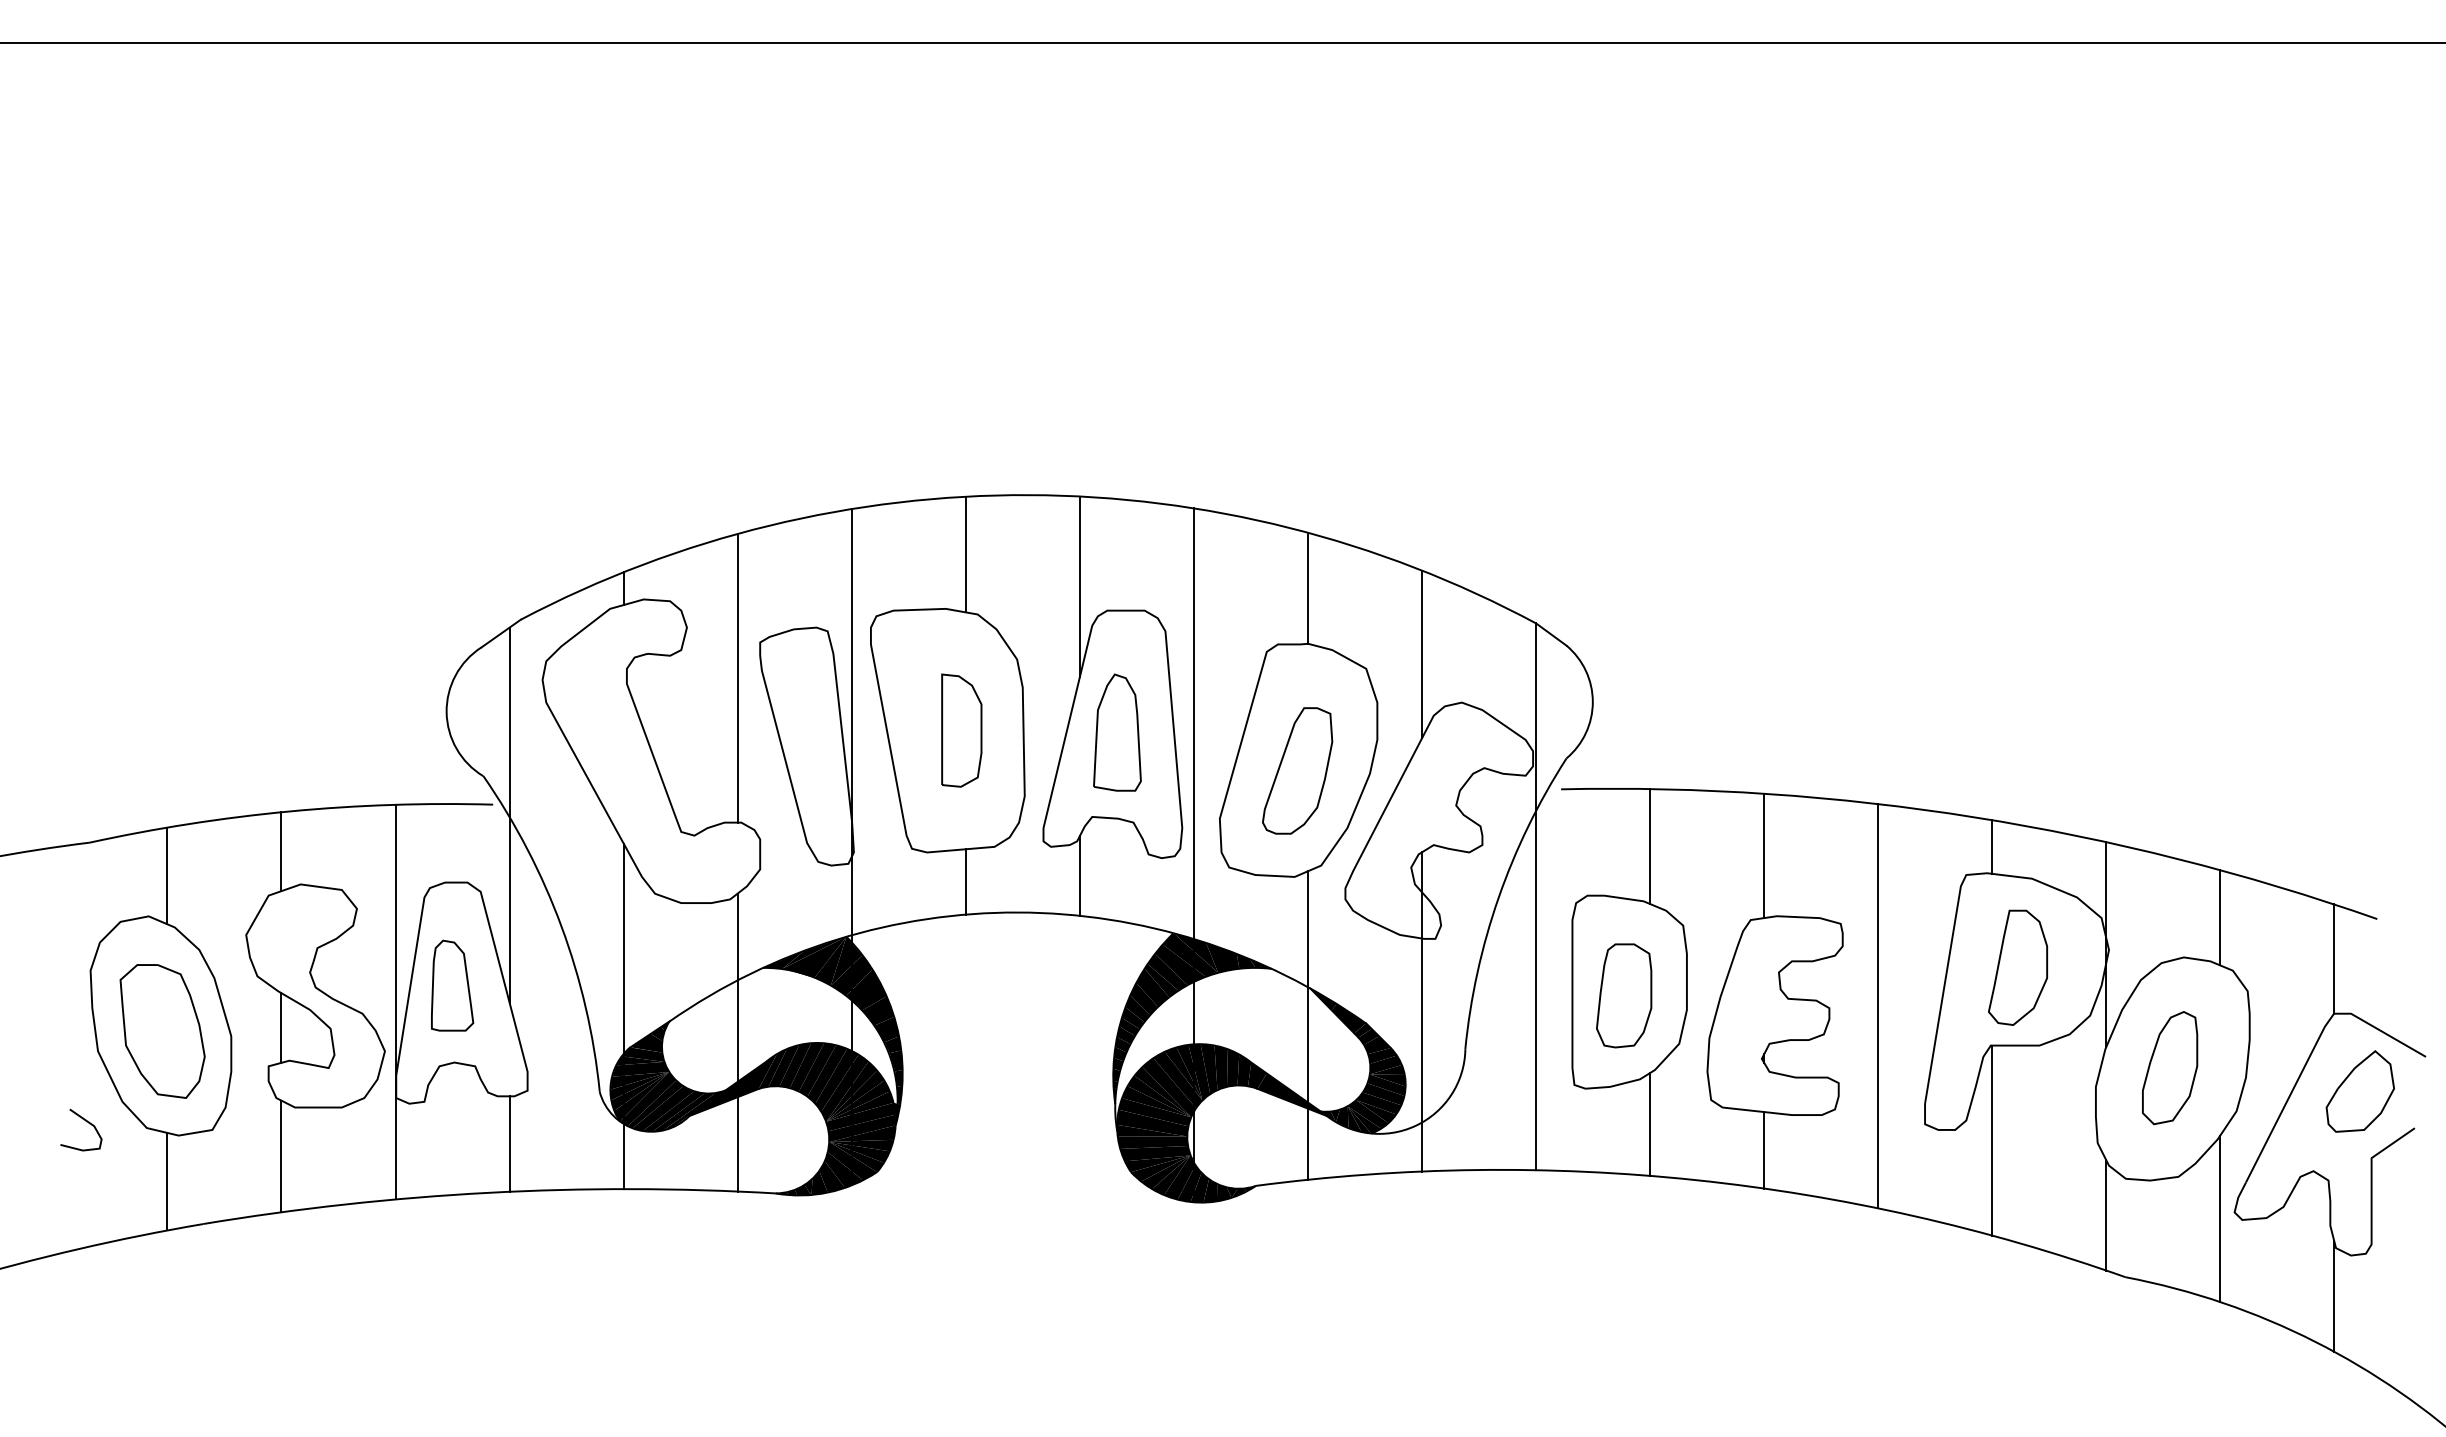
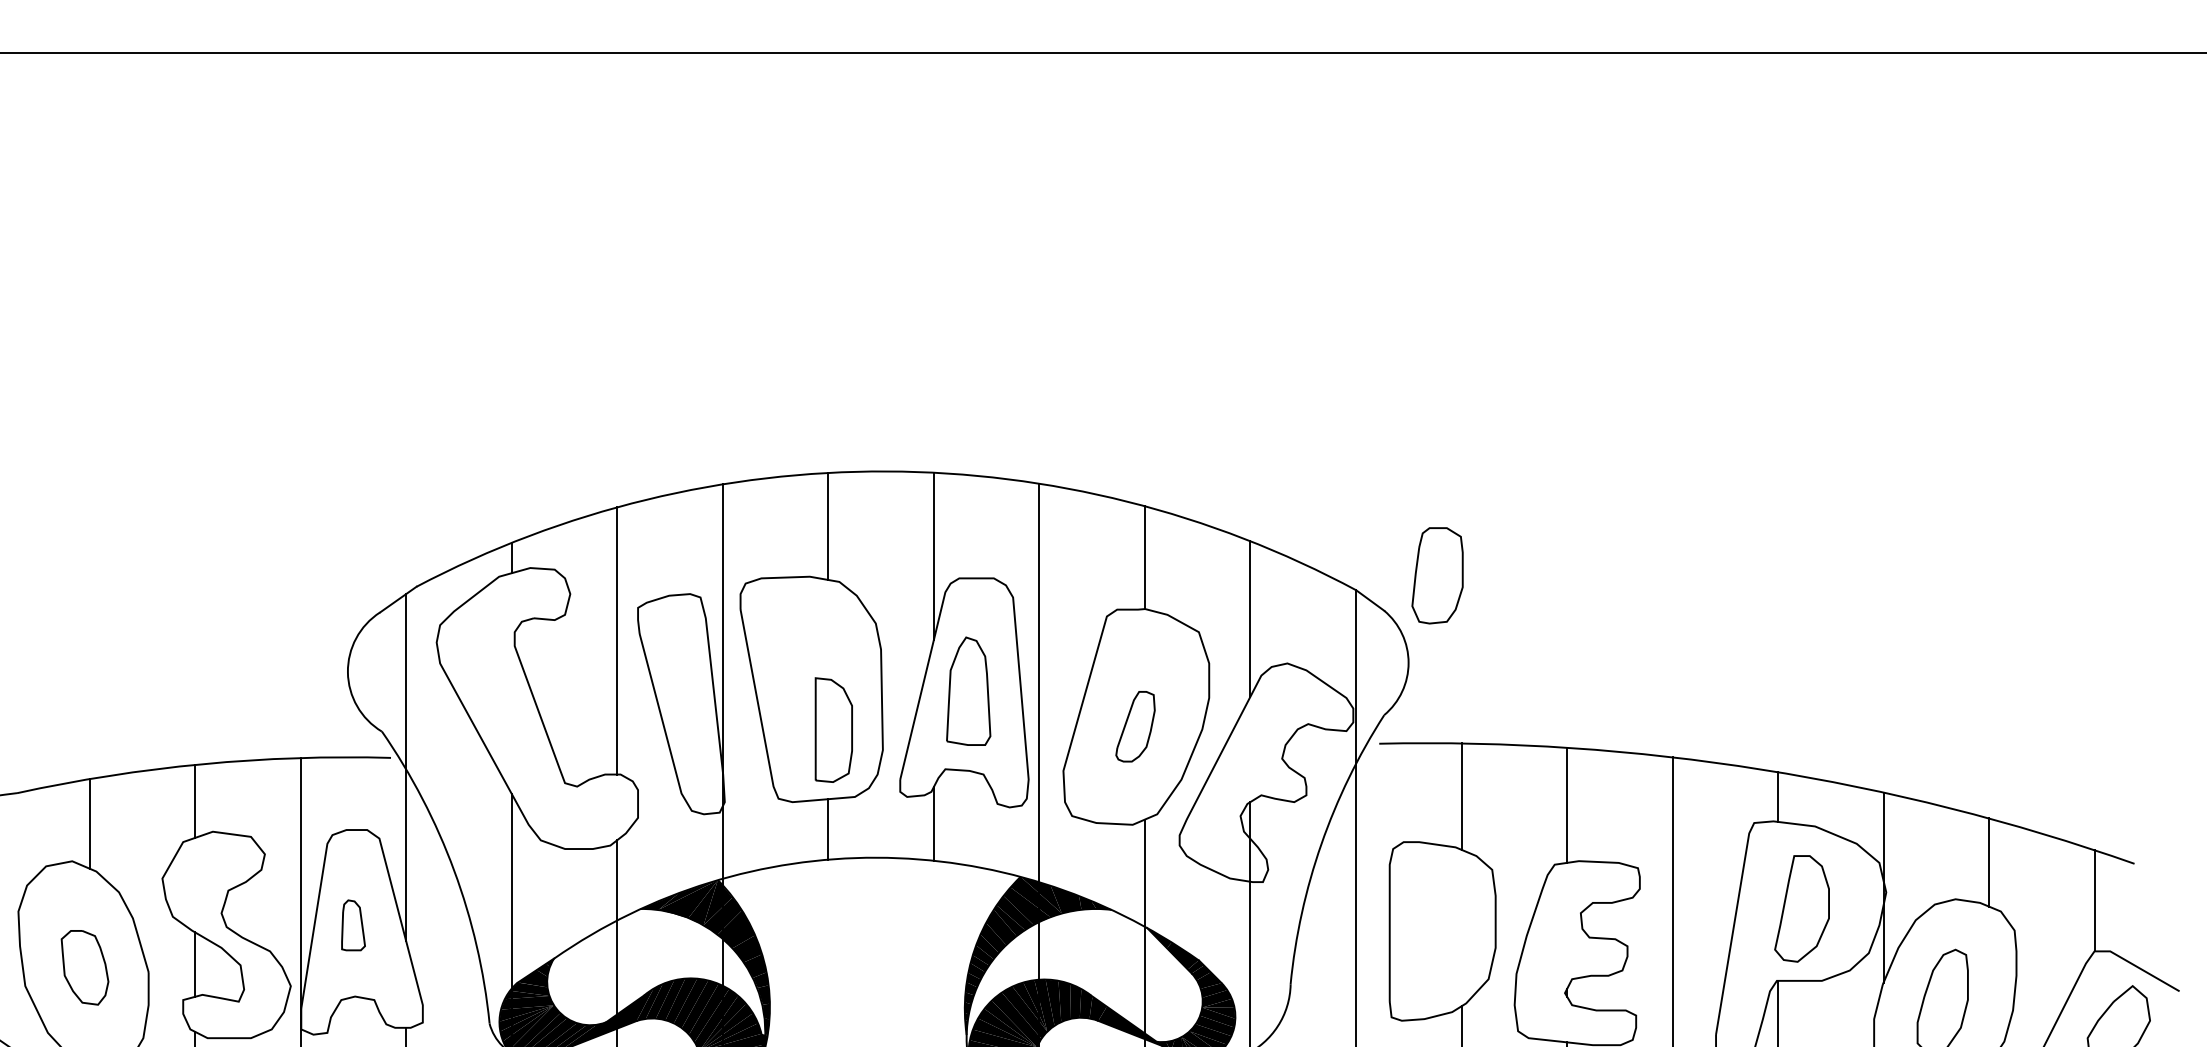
part: (961, 730) -> (833, 730), moved
part: (1297, 770) -> (1135, 726), size x0.6
part: (452, 985) -> (353, 925), size x0.6
part: (1624, 995) -> (1437, 575), moved
part: (162, 1031) -> (84, 967), size x0.6

